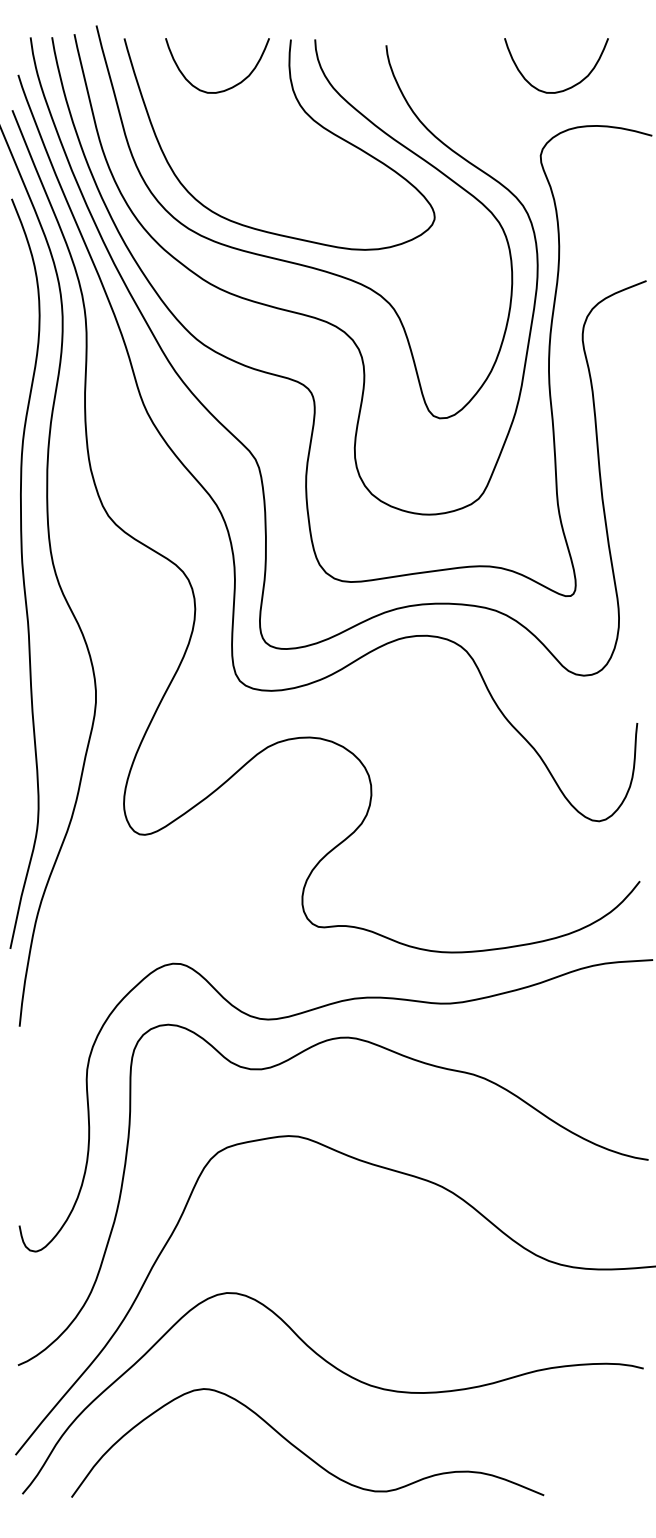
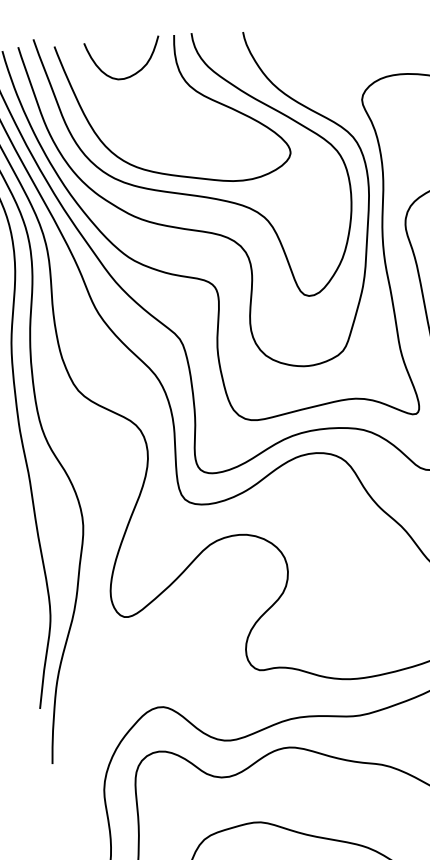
curve: (563, 89) -> (373, 50), removed

